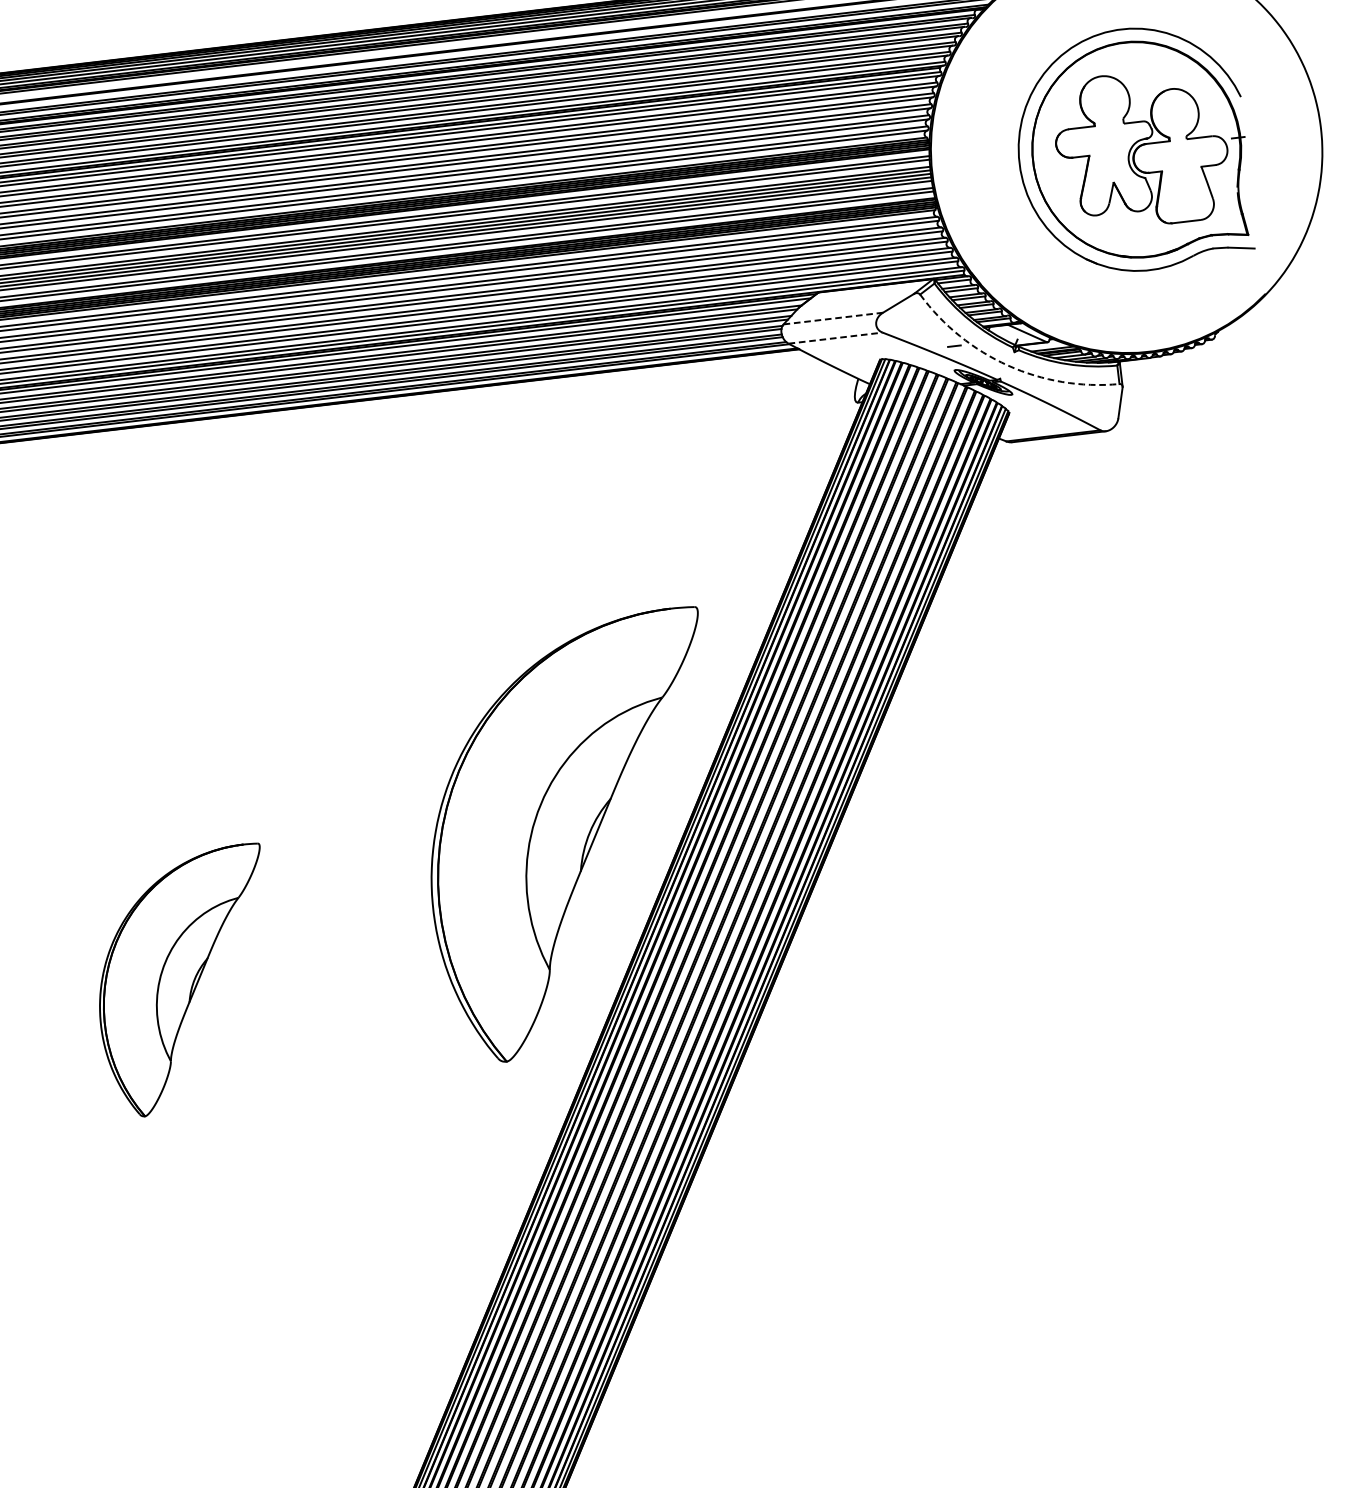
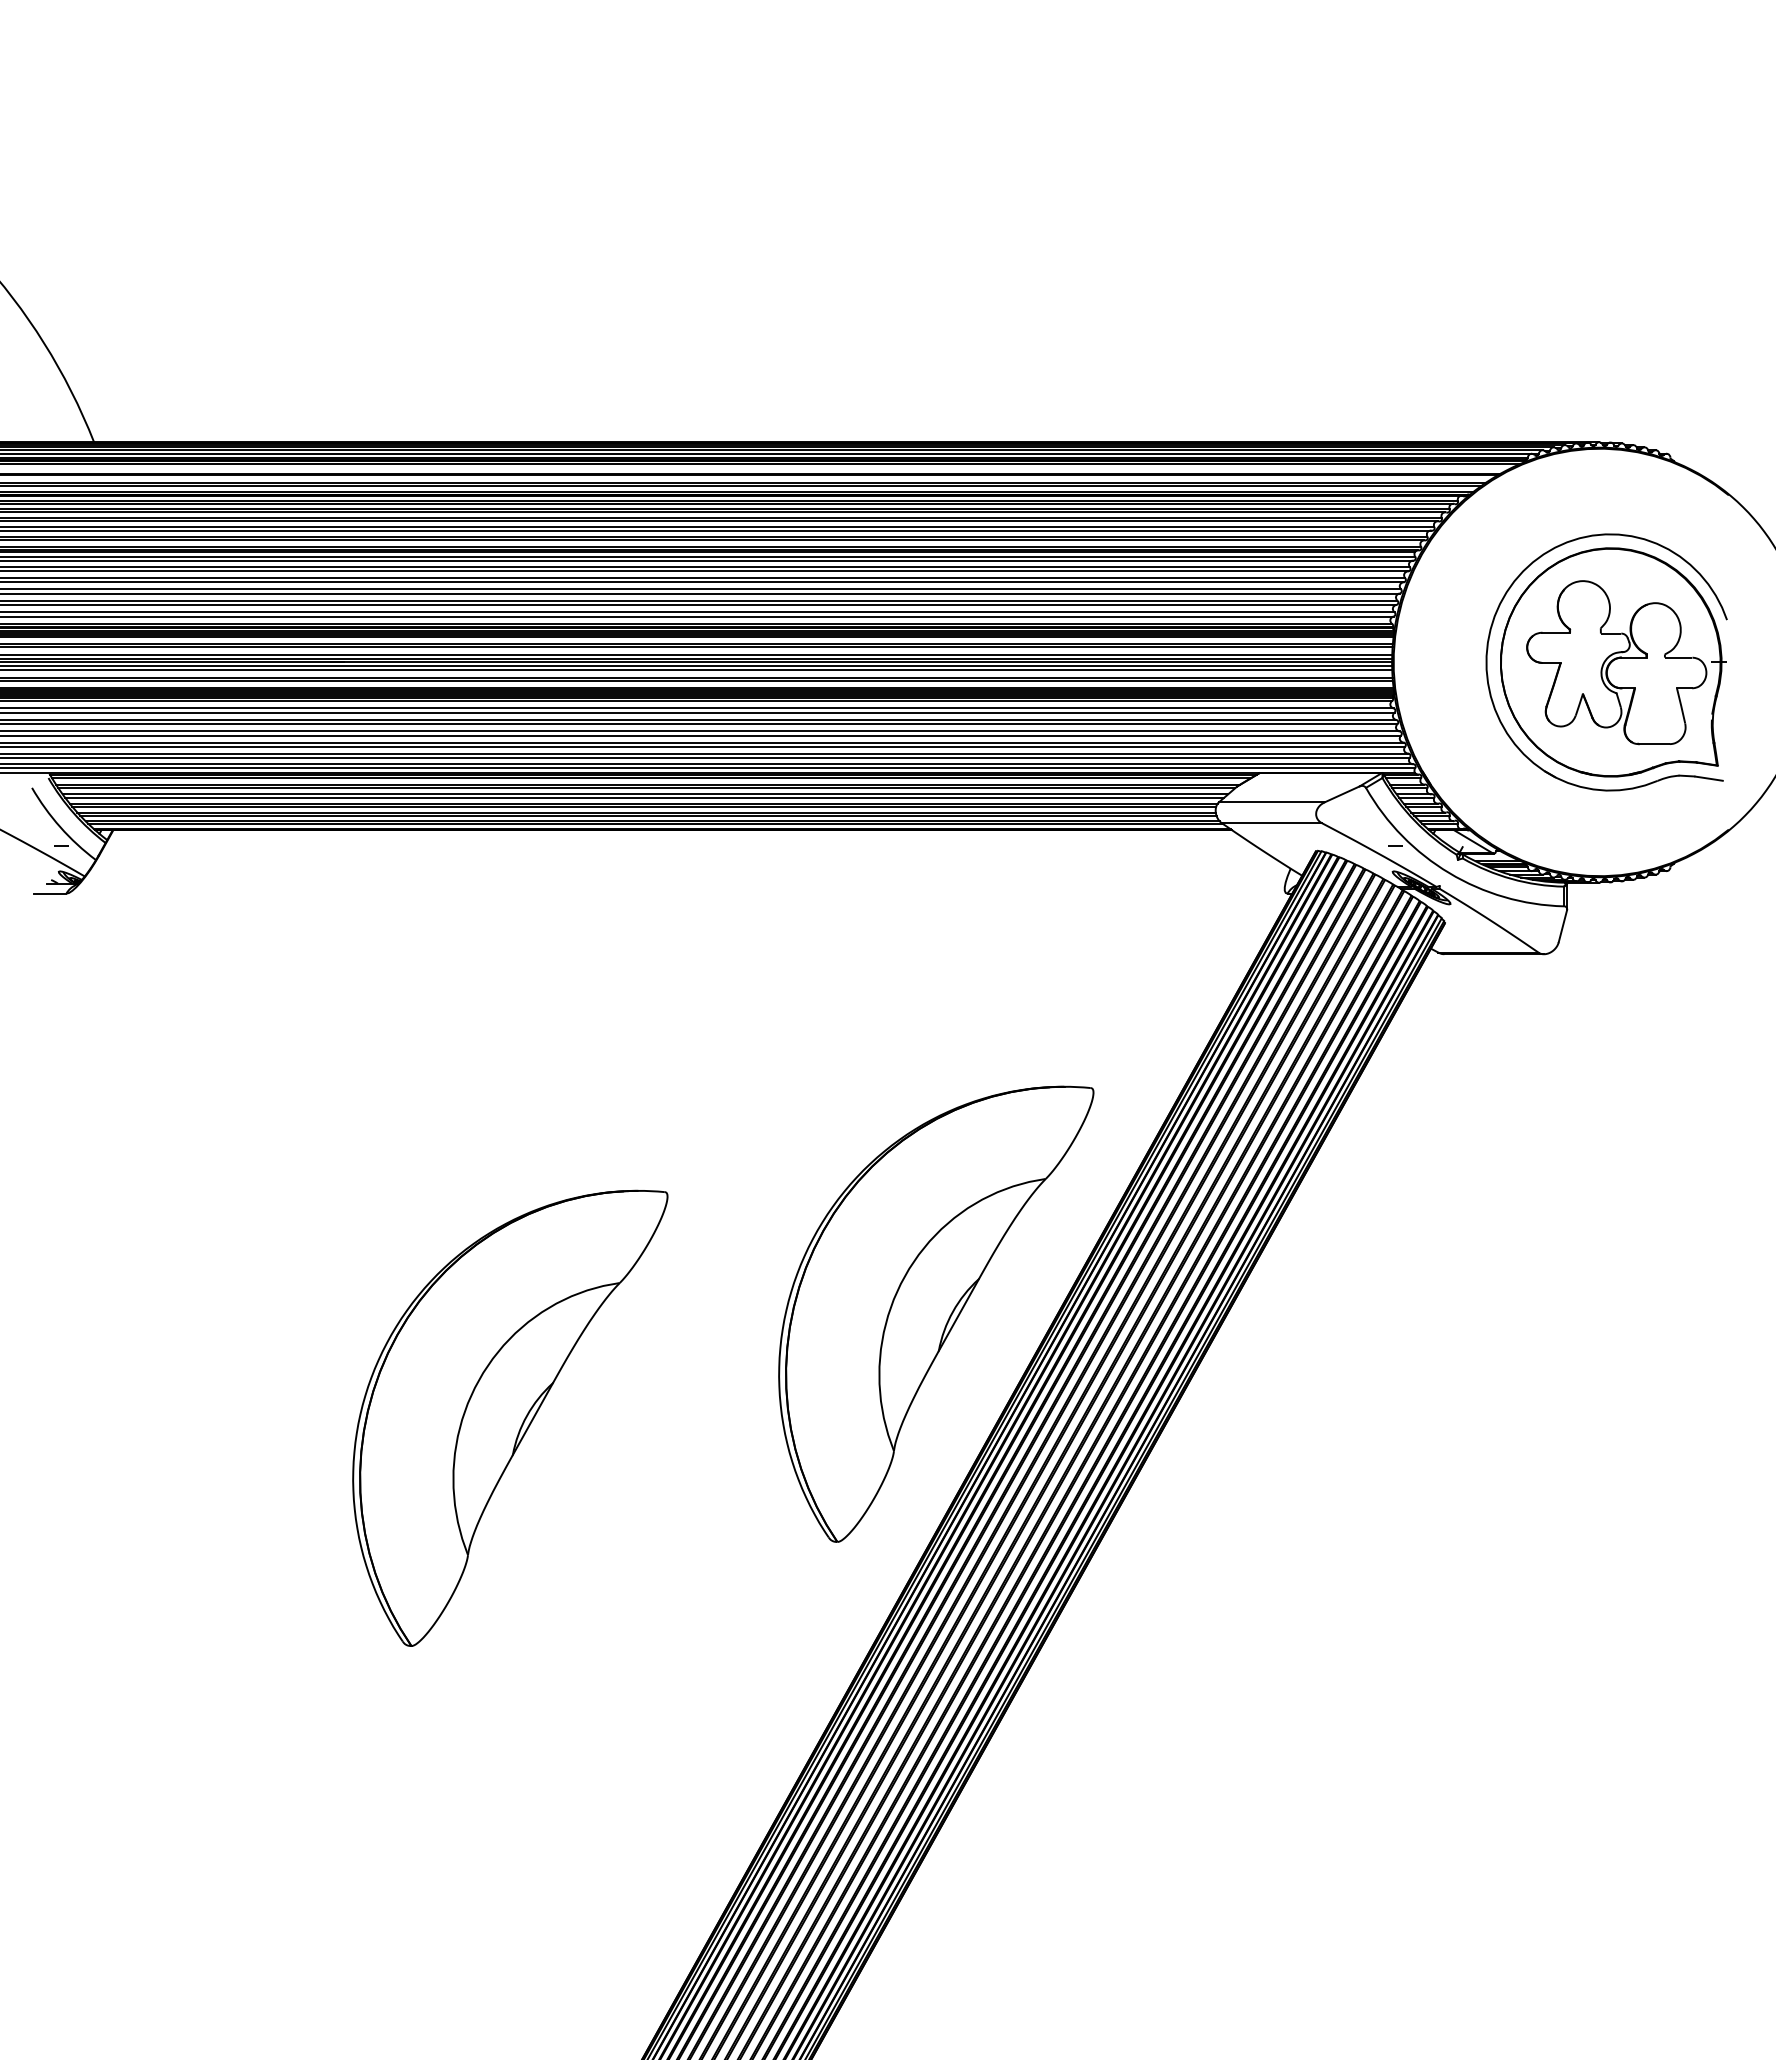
line: (832, 318) -> (1271, 802), dashed -> solid
line: (836, 338) -> (1272, 823), dashed -> solid
arc: (1008, 365) -> (1449, 873), dashed -> solid
part: (185, 980) -> (510, 1417), size x1.67

